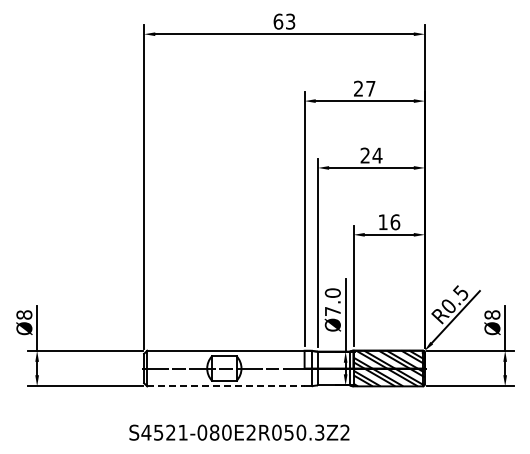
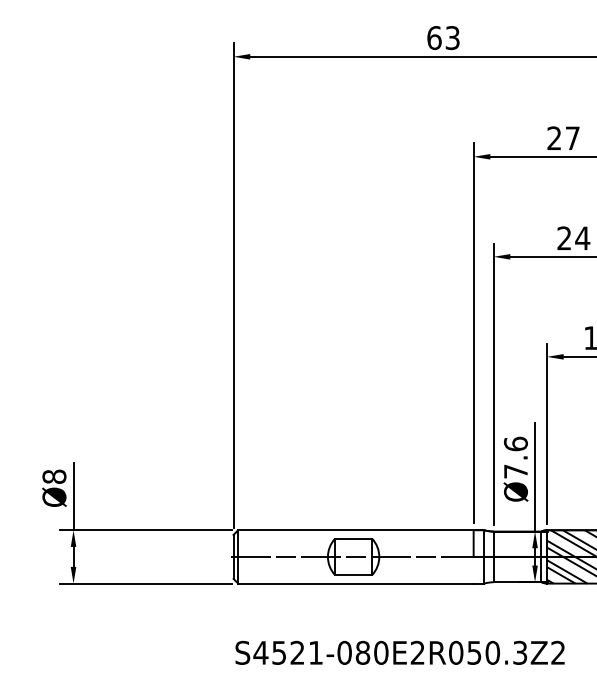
text: (332, 292) -> (515, 443), Ø7.0 -> Ø7.6
line: (225, 386) -> (355, 583), dashed -> solid
text: (239, 432) -> (400, 652), moved

